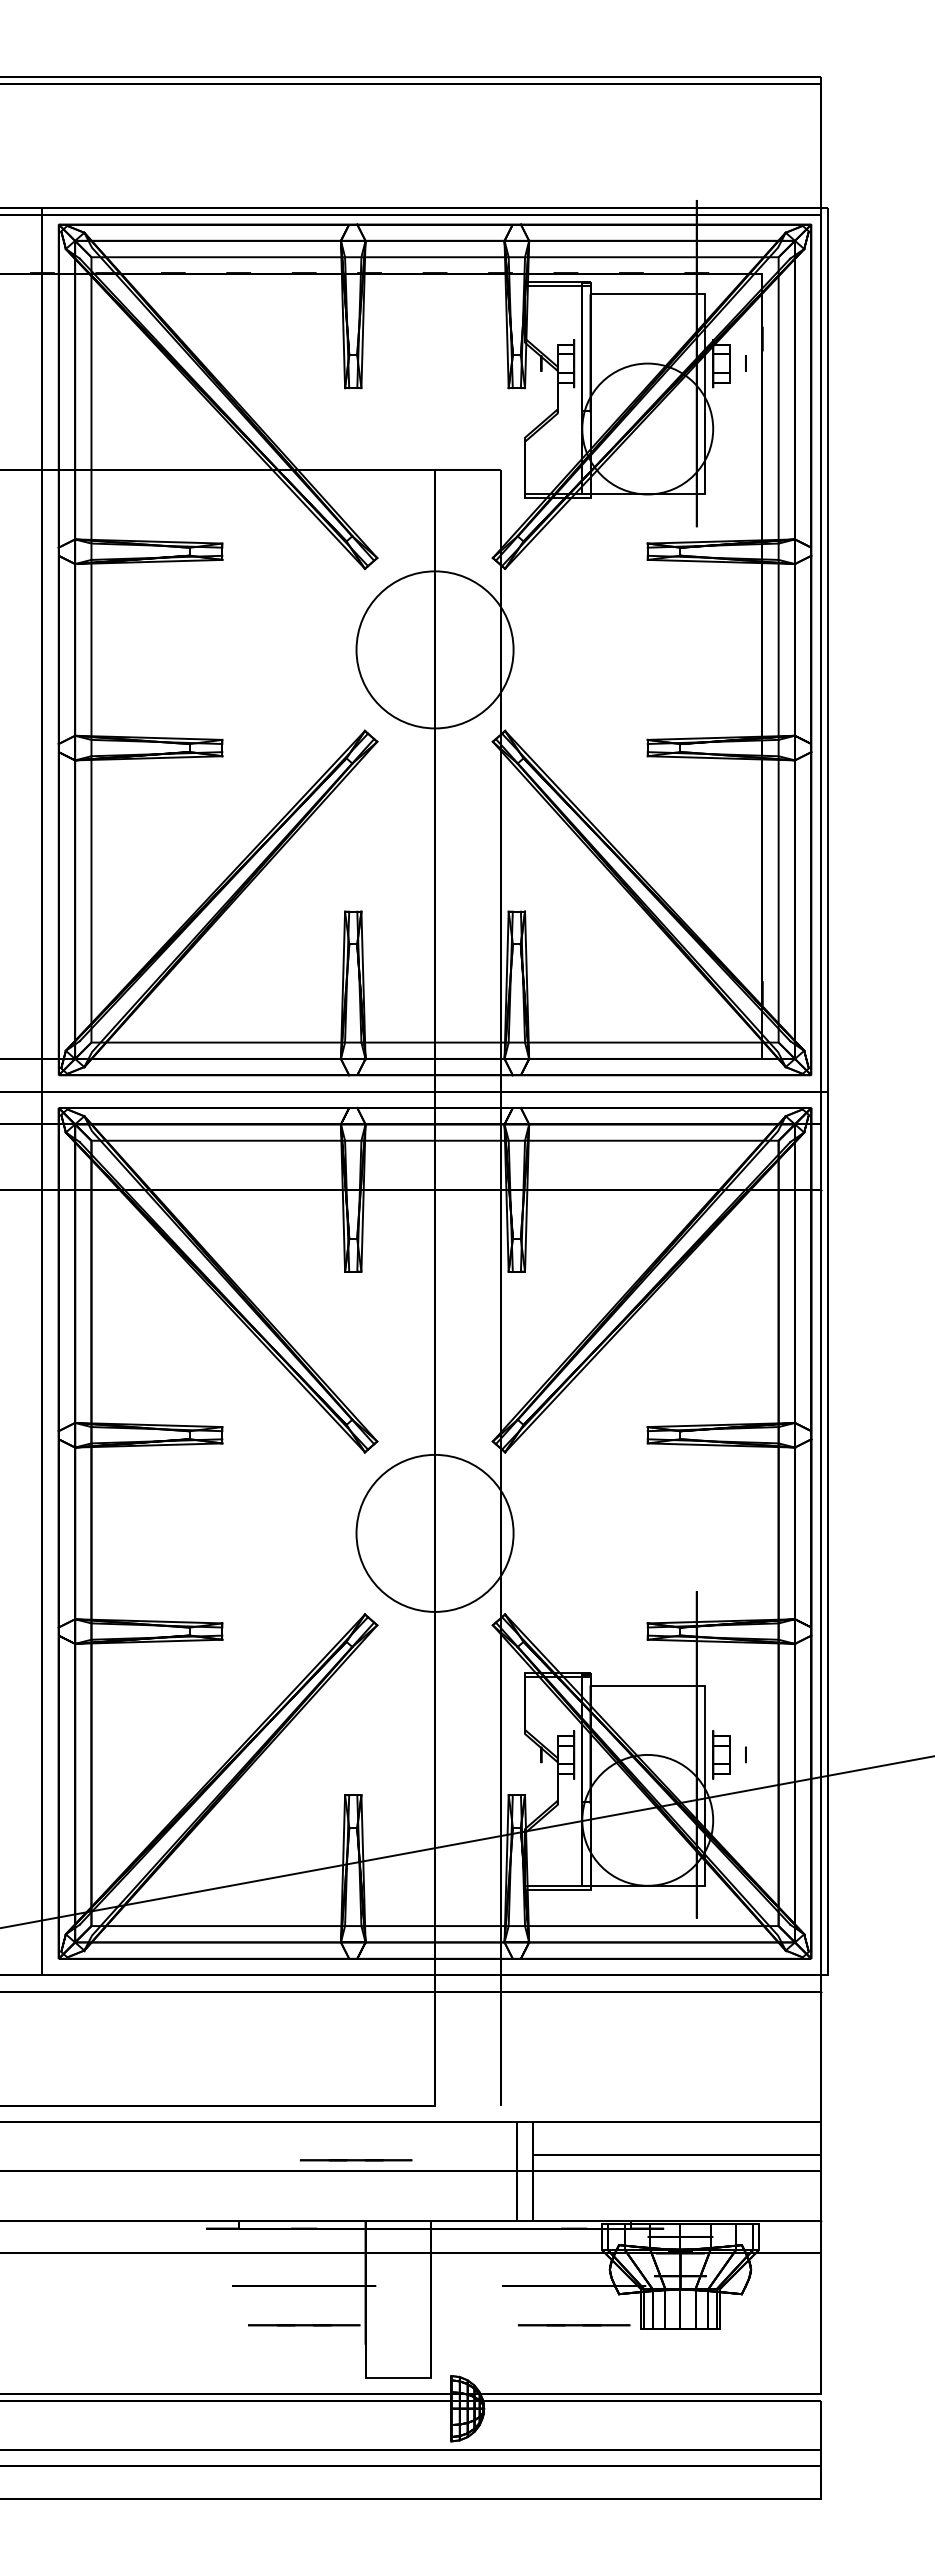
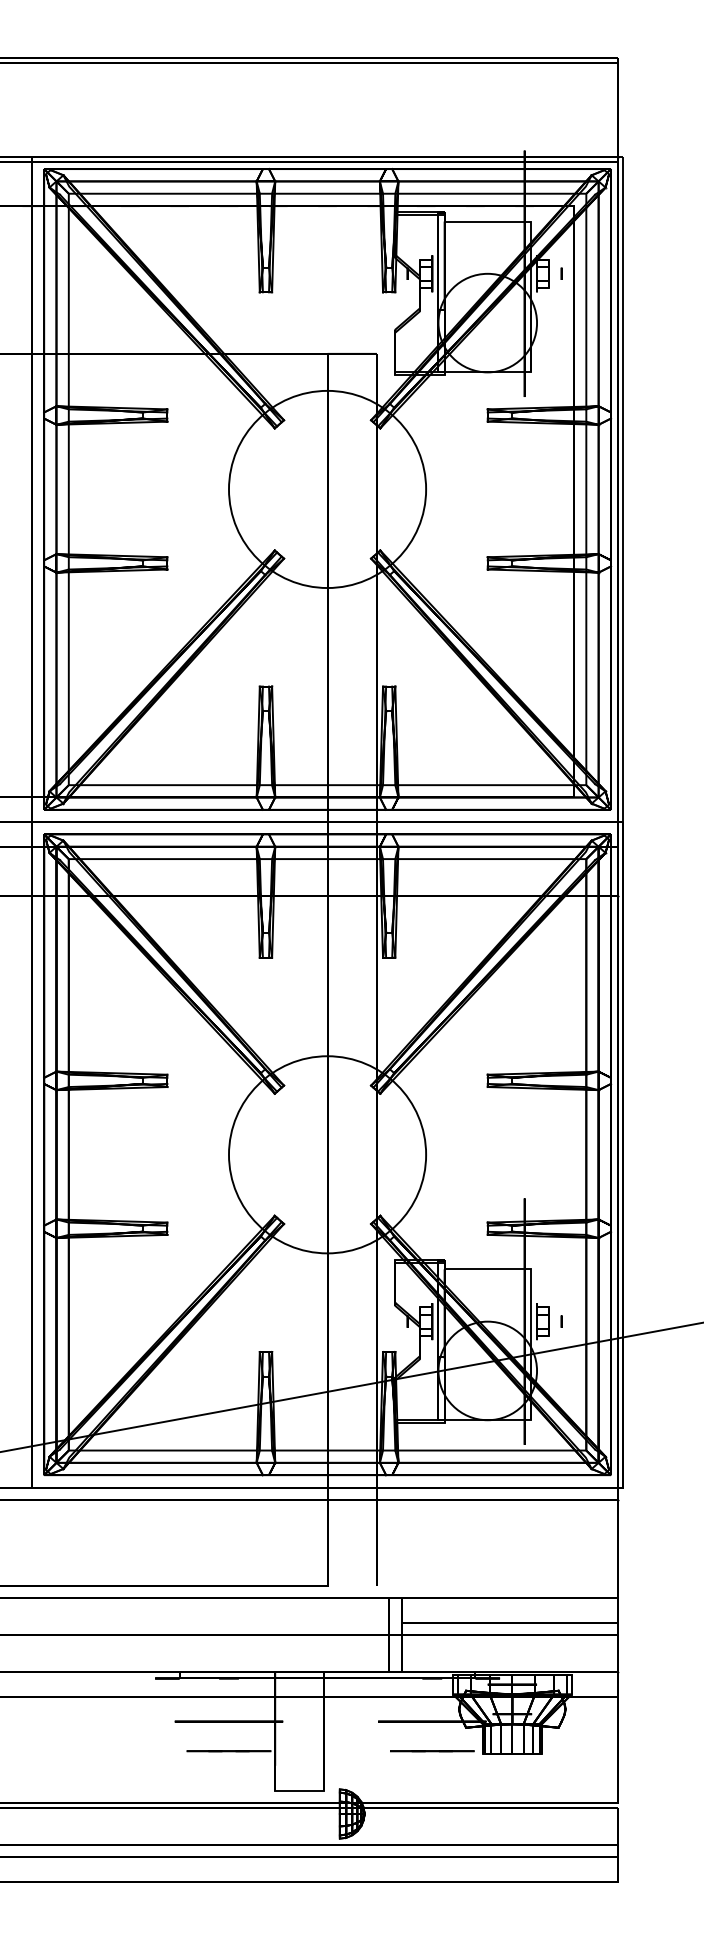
circle: (434, 649) -> (327, 489), size x1.67
circle: (434, 1533) -> (327, 1154), size x1.67
line: (356, 2160) -> (268, 1627), removed

